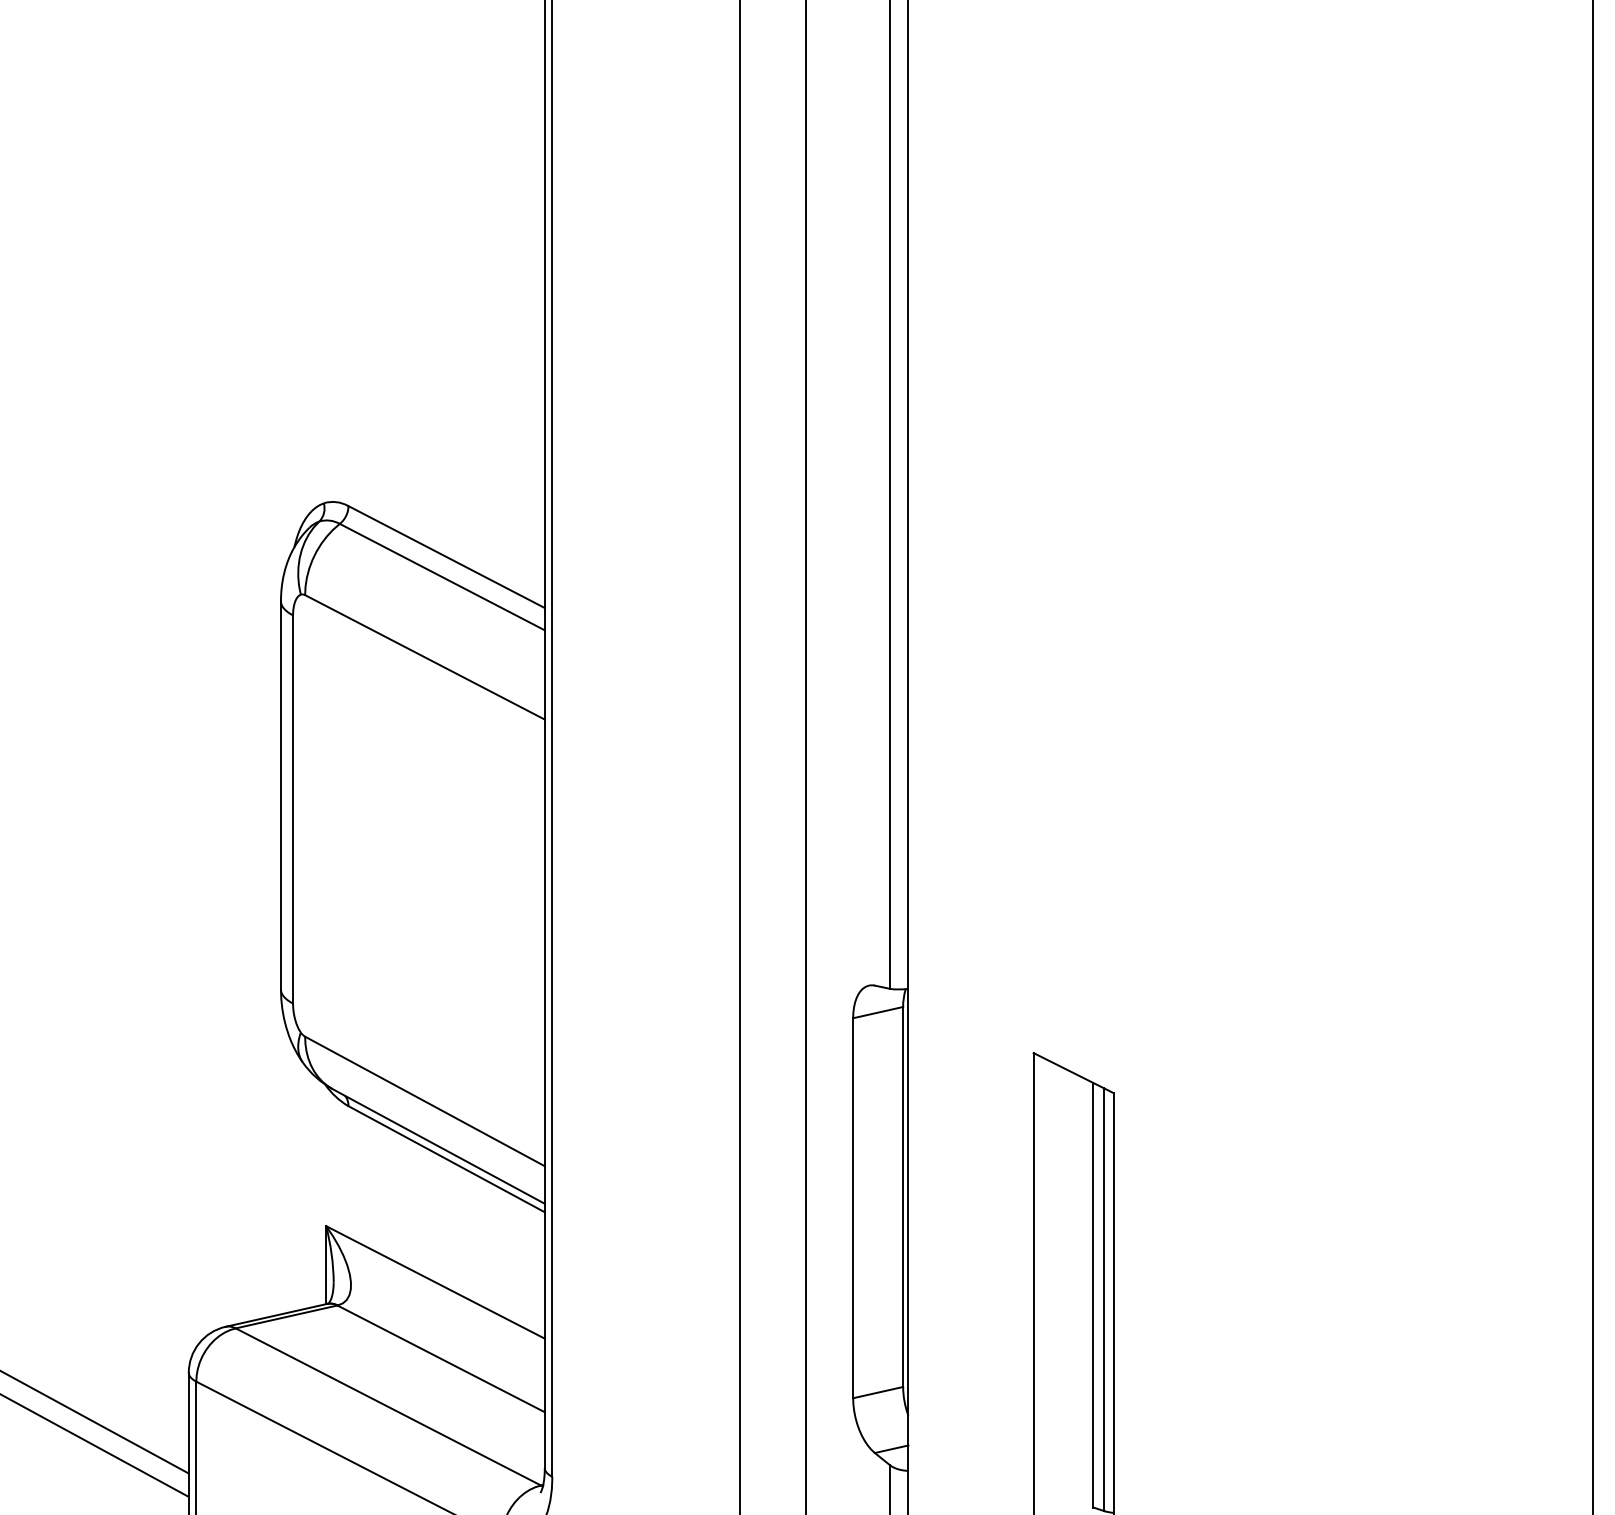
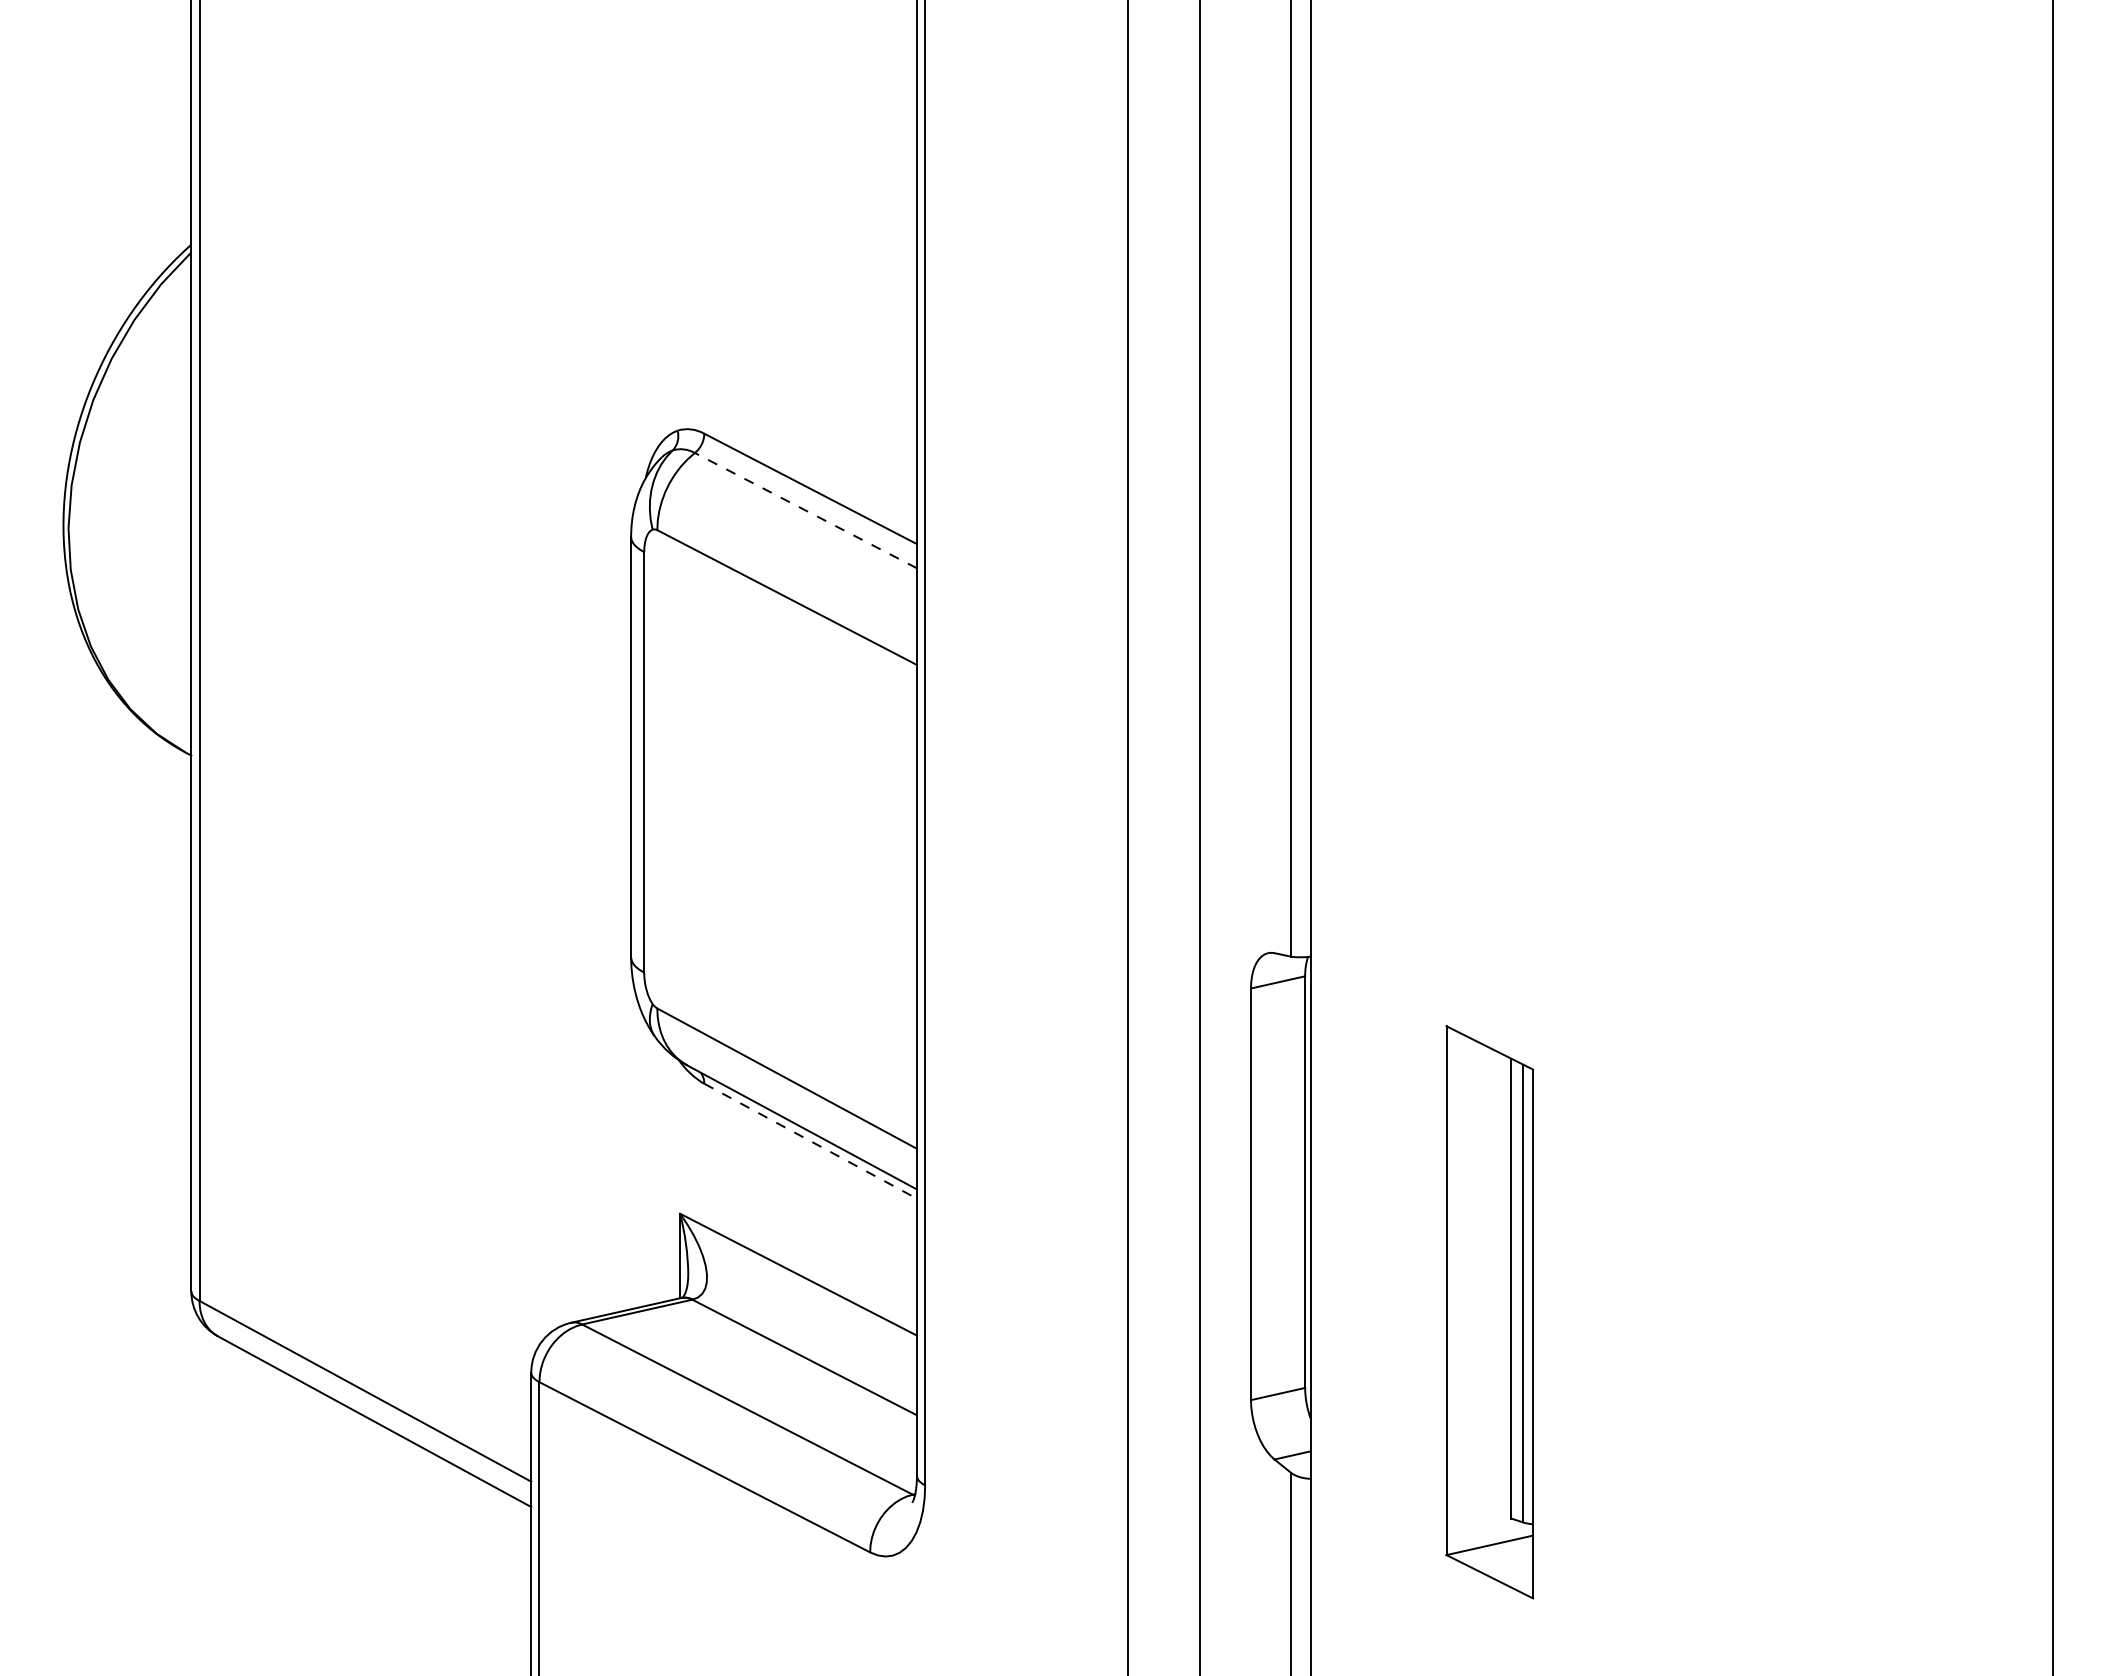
line: (441, 576) -> (805, 510), solid -> dashed
line: (446, 1159) -> (810, 1141), solid -> dashed

